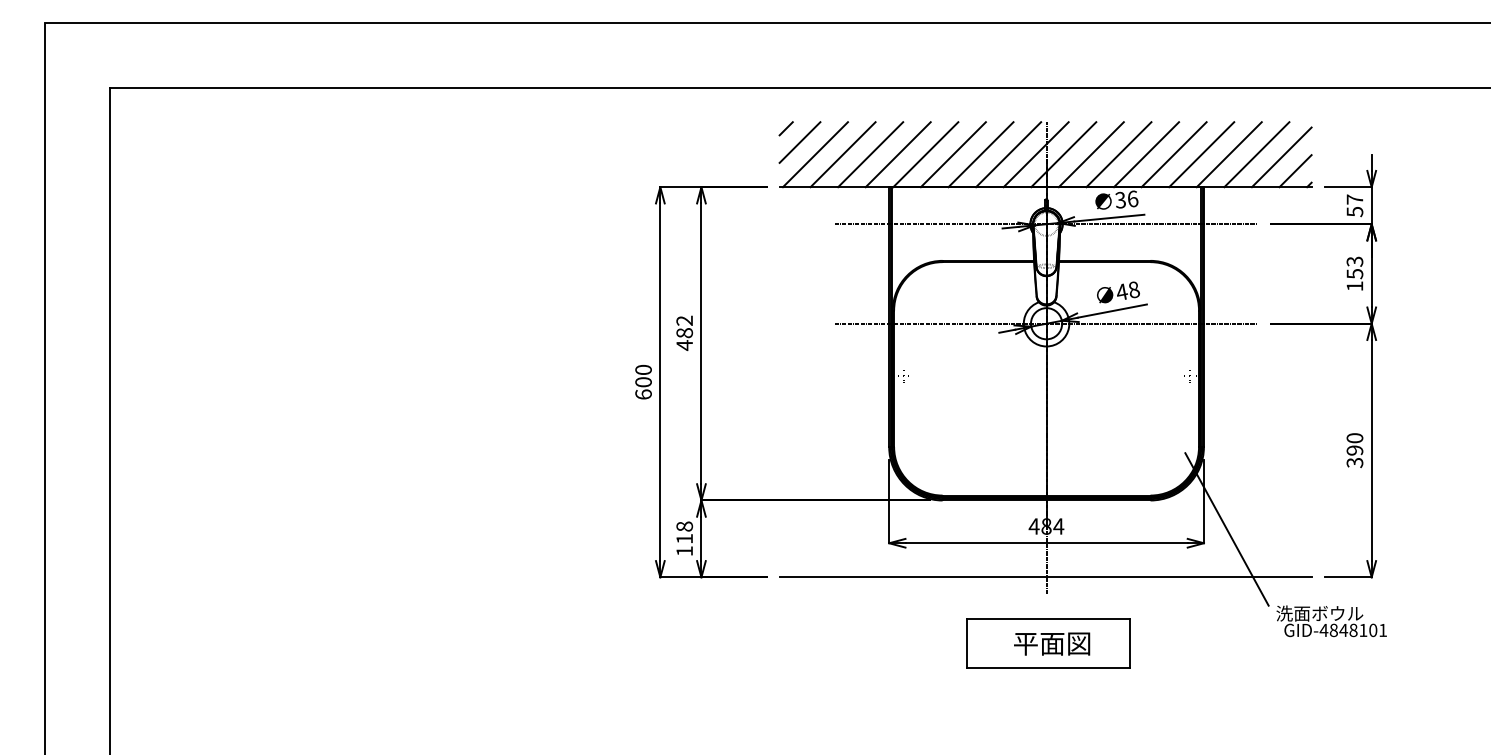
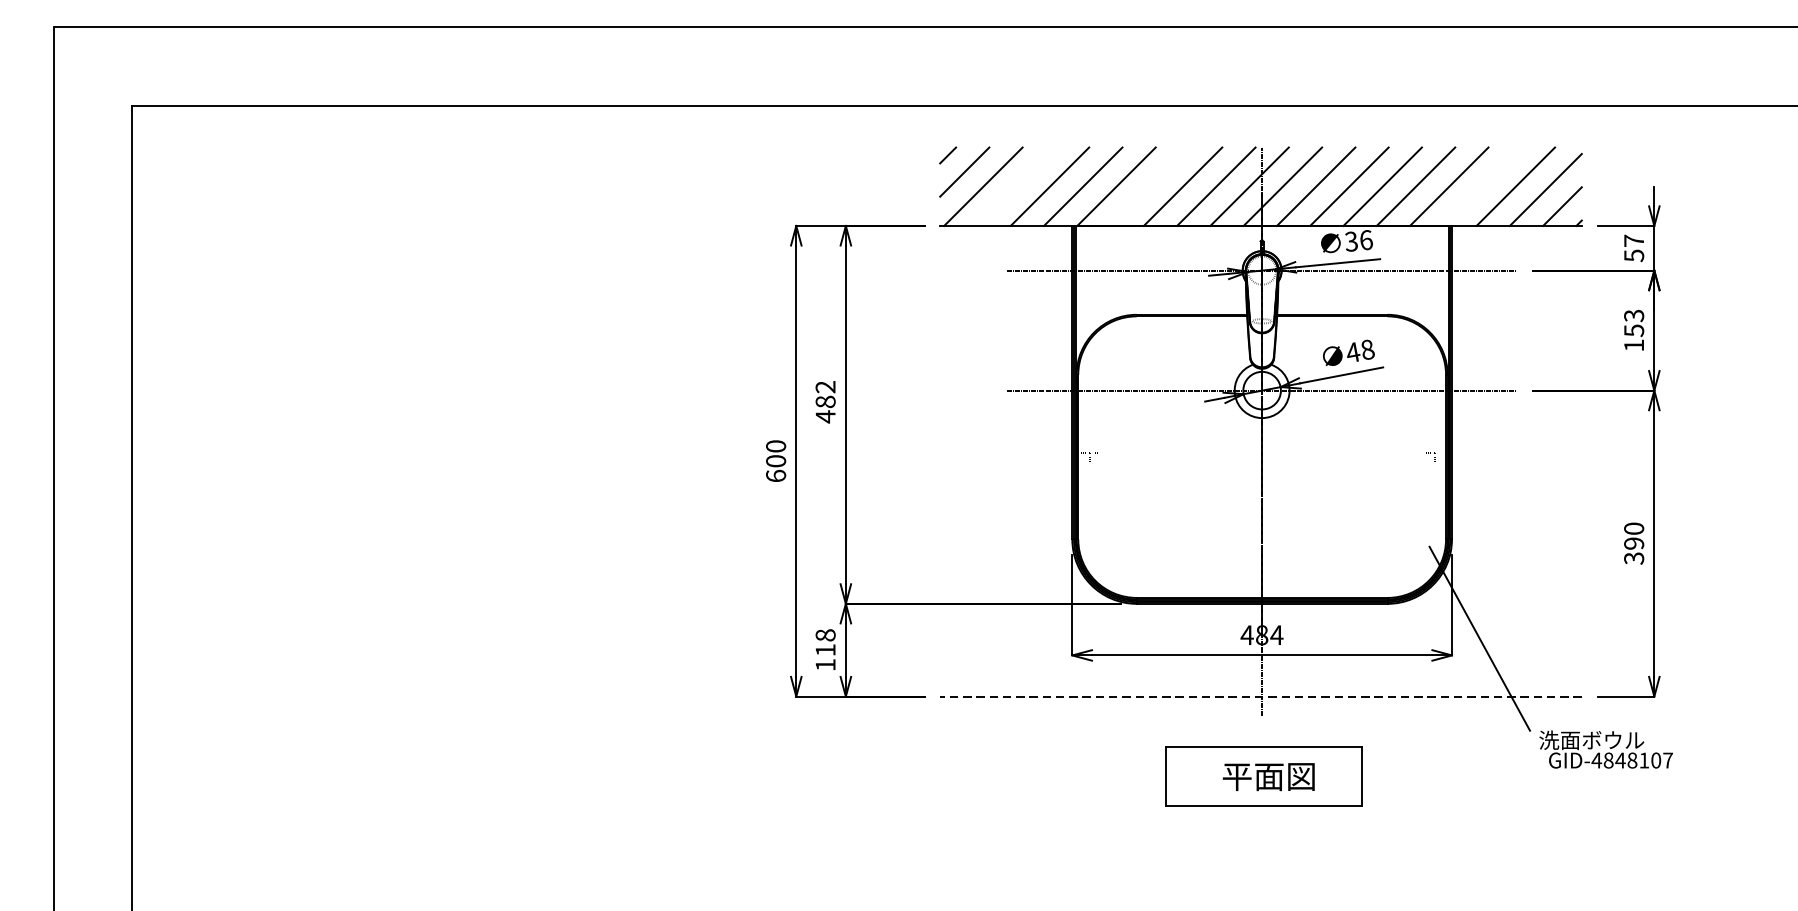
line: (842, 154) -> (1016, 186), removed
line: (952, 154) -> (1148, 186), removed
line: (1228, 154) -> (1481, 186), removed
line: (1045, 577) -> (1260, 696), solid -> dashed
text: (1383, 630) -> (1668, 760), GID-4848101 -> GID-4848107

